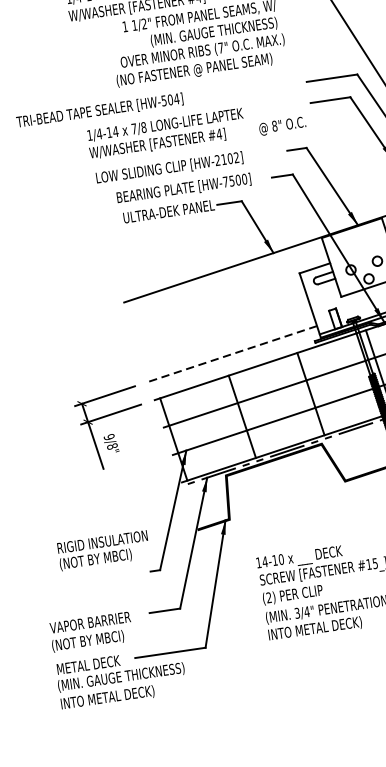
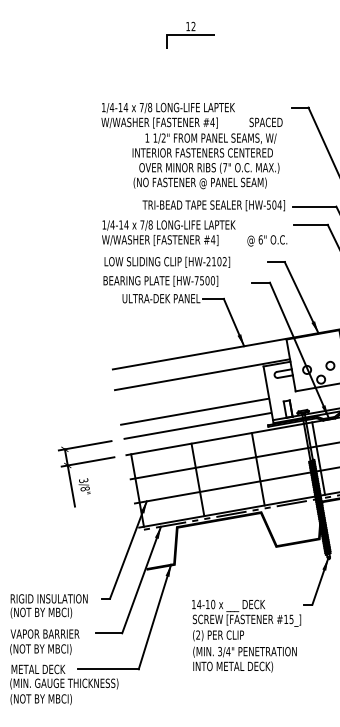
text: (193, 35) -> (203, 153), (MIN. GAUGE THICKNESS) -> INTERIOR FASTENERS CENTERED
text: (99, 110) -> (213, 205), moved
text: (274, 125) -> (260, 239), 8" -> 6"
text: (183, 187) -> (160, 280), moved
line: (229, 293) -> (202, 374), added
line: (227, 337) -> (195, 411), added
line: (232, 354) -> (197, 426), dashed -> solid
text: (109, 436) -> (83, 480), 9/8" -> 3/8"
text: (103, 551) -> (48, 606), moved
text: (107, 698) -> (50, 699), INTO METAL DECK) -> (NOT BY MBCI)

